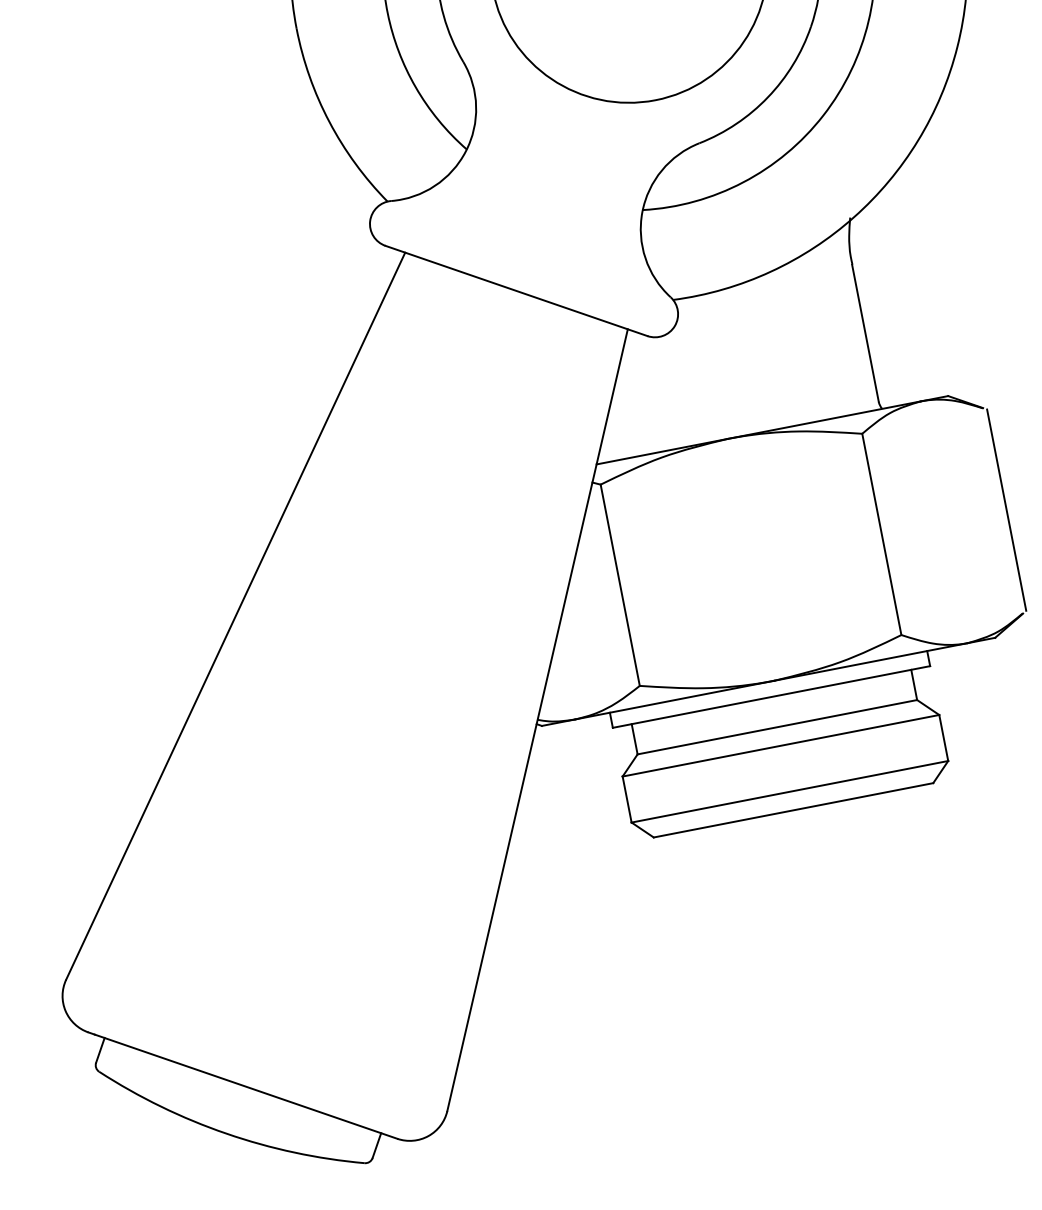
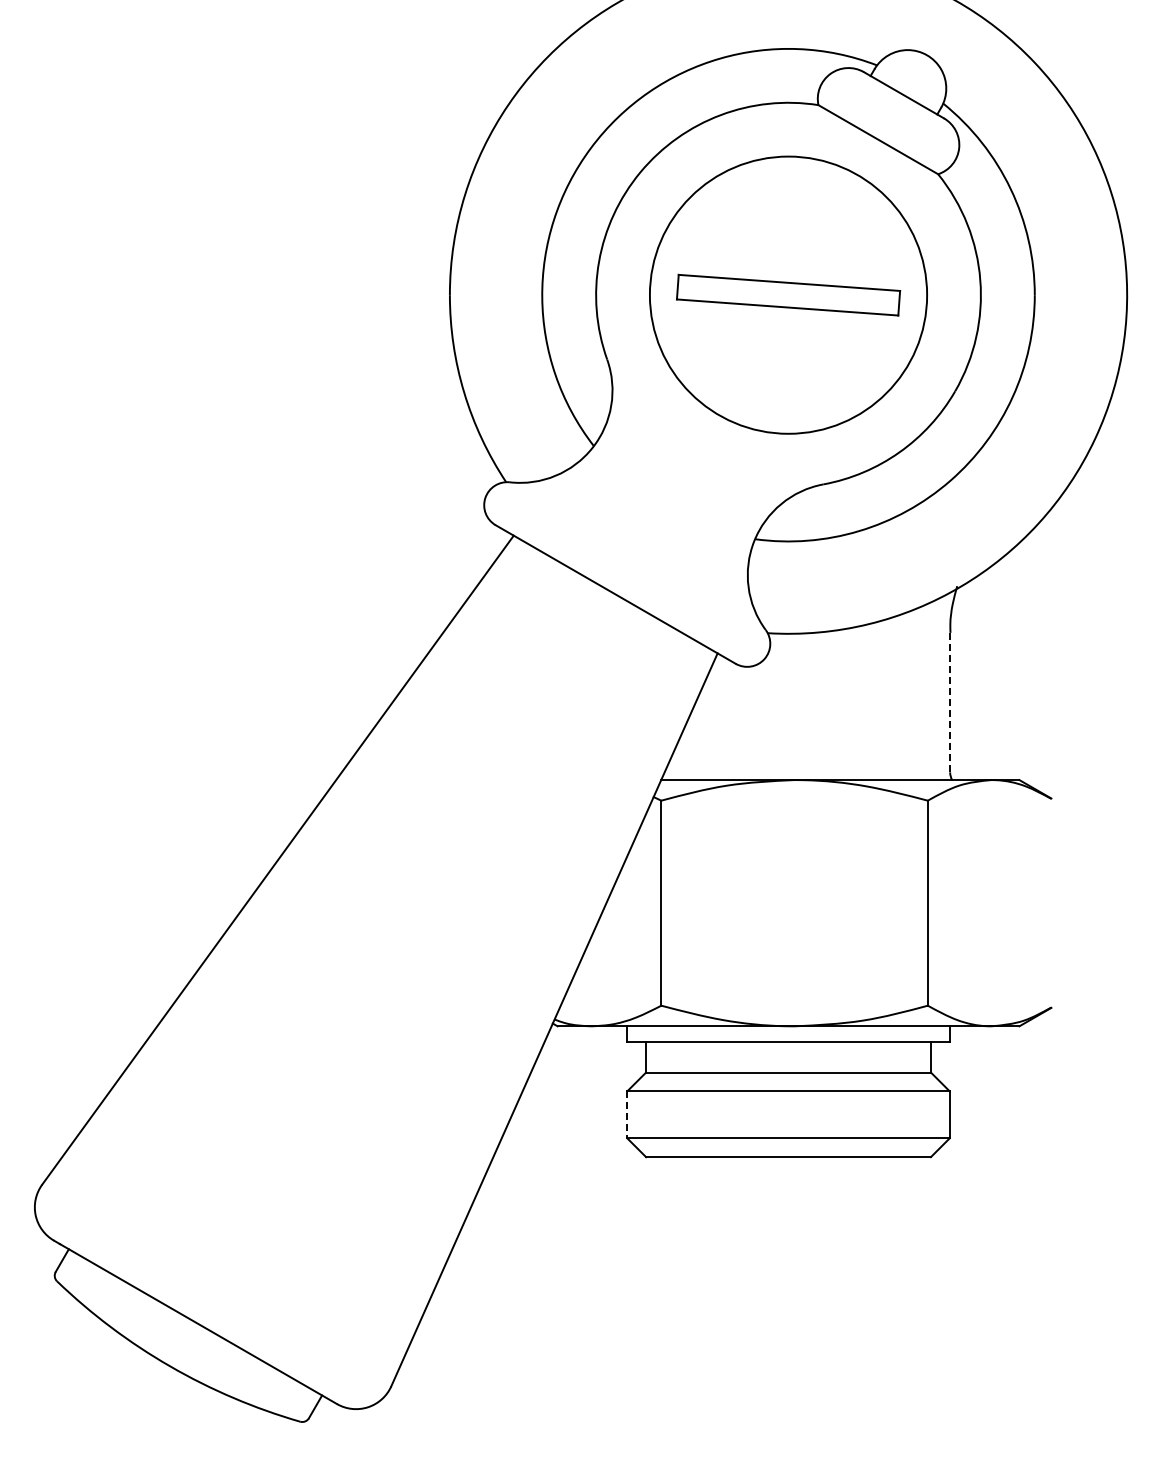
line: (865, 333) -> (950, 702), solid -> dashed
line: (1007, 509) -> (1055, 902), removed
line: (627, 800) -> (627, 1115), solid -> dashed

